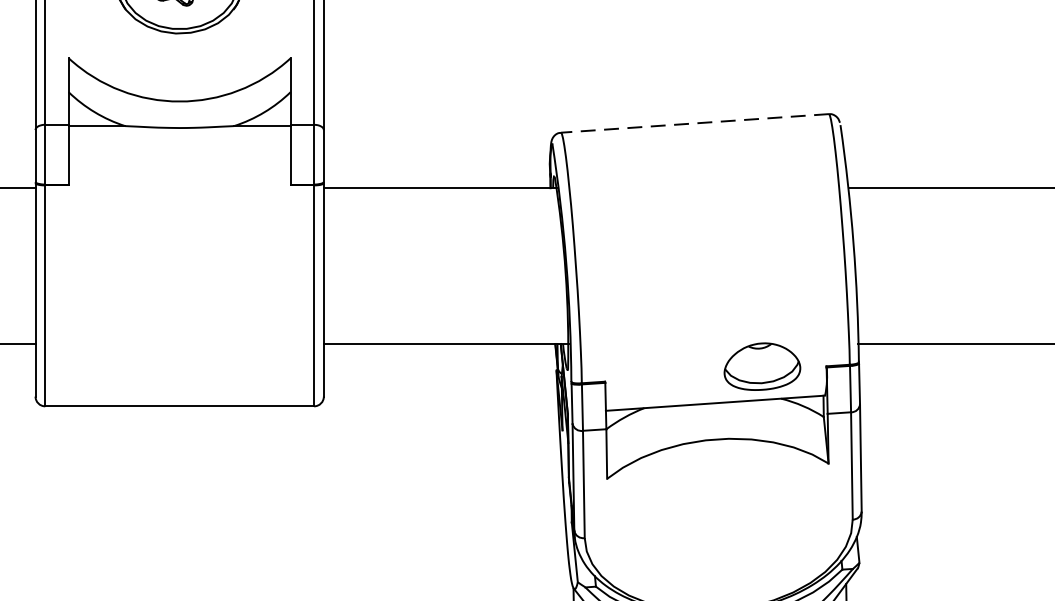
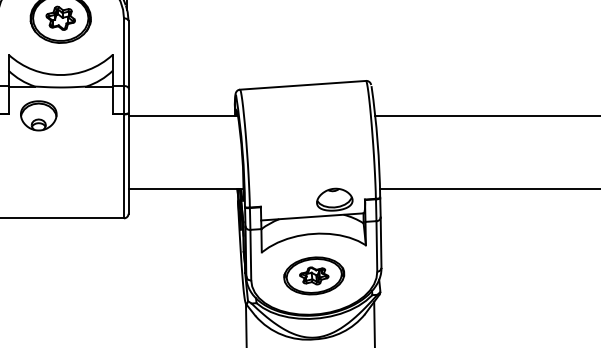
line: (693, 123) -> (302, 85), dashed -> solid
part: (132, 187) -> (38, 115), added
part: (719, 527) -> (314, 275), added

